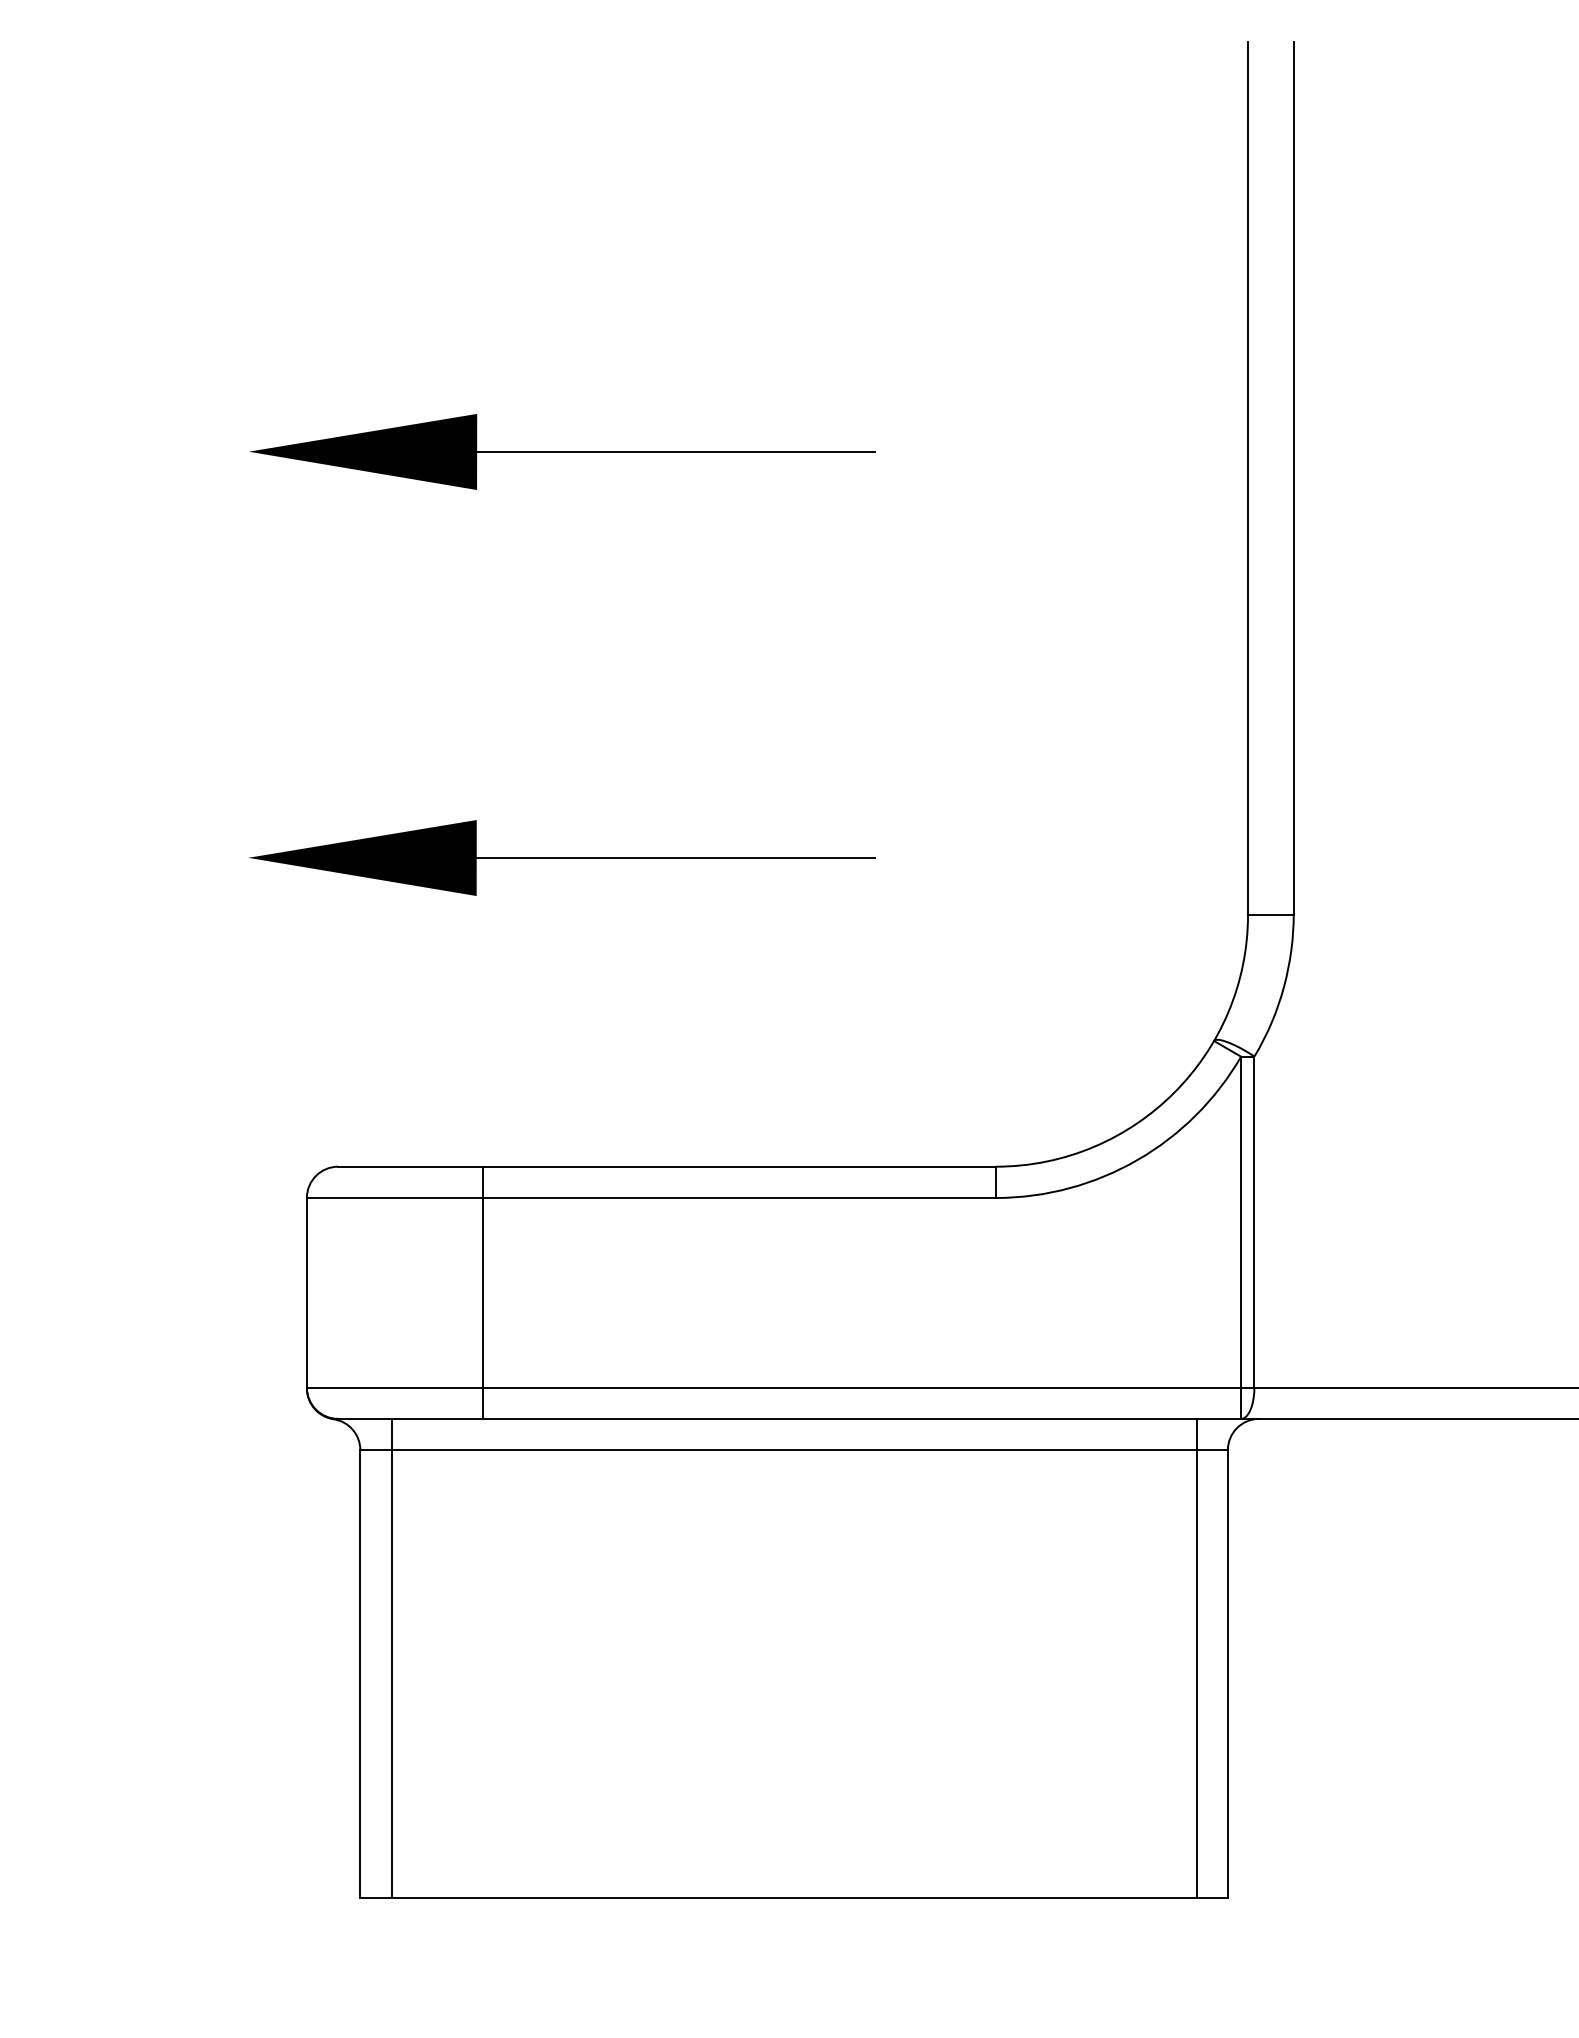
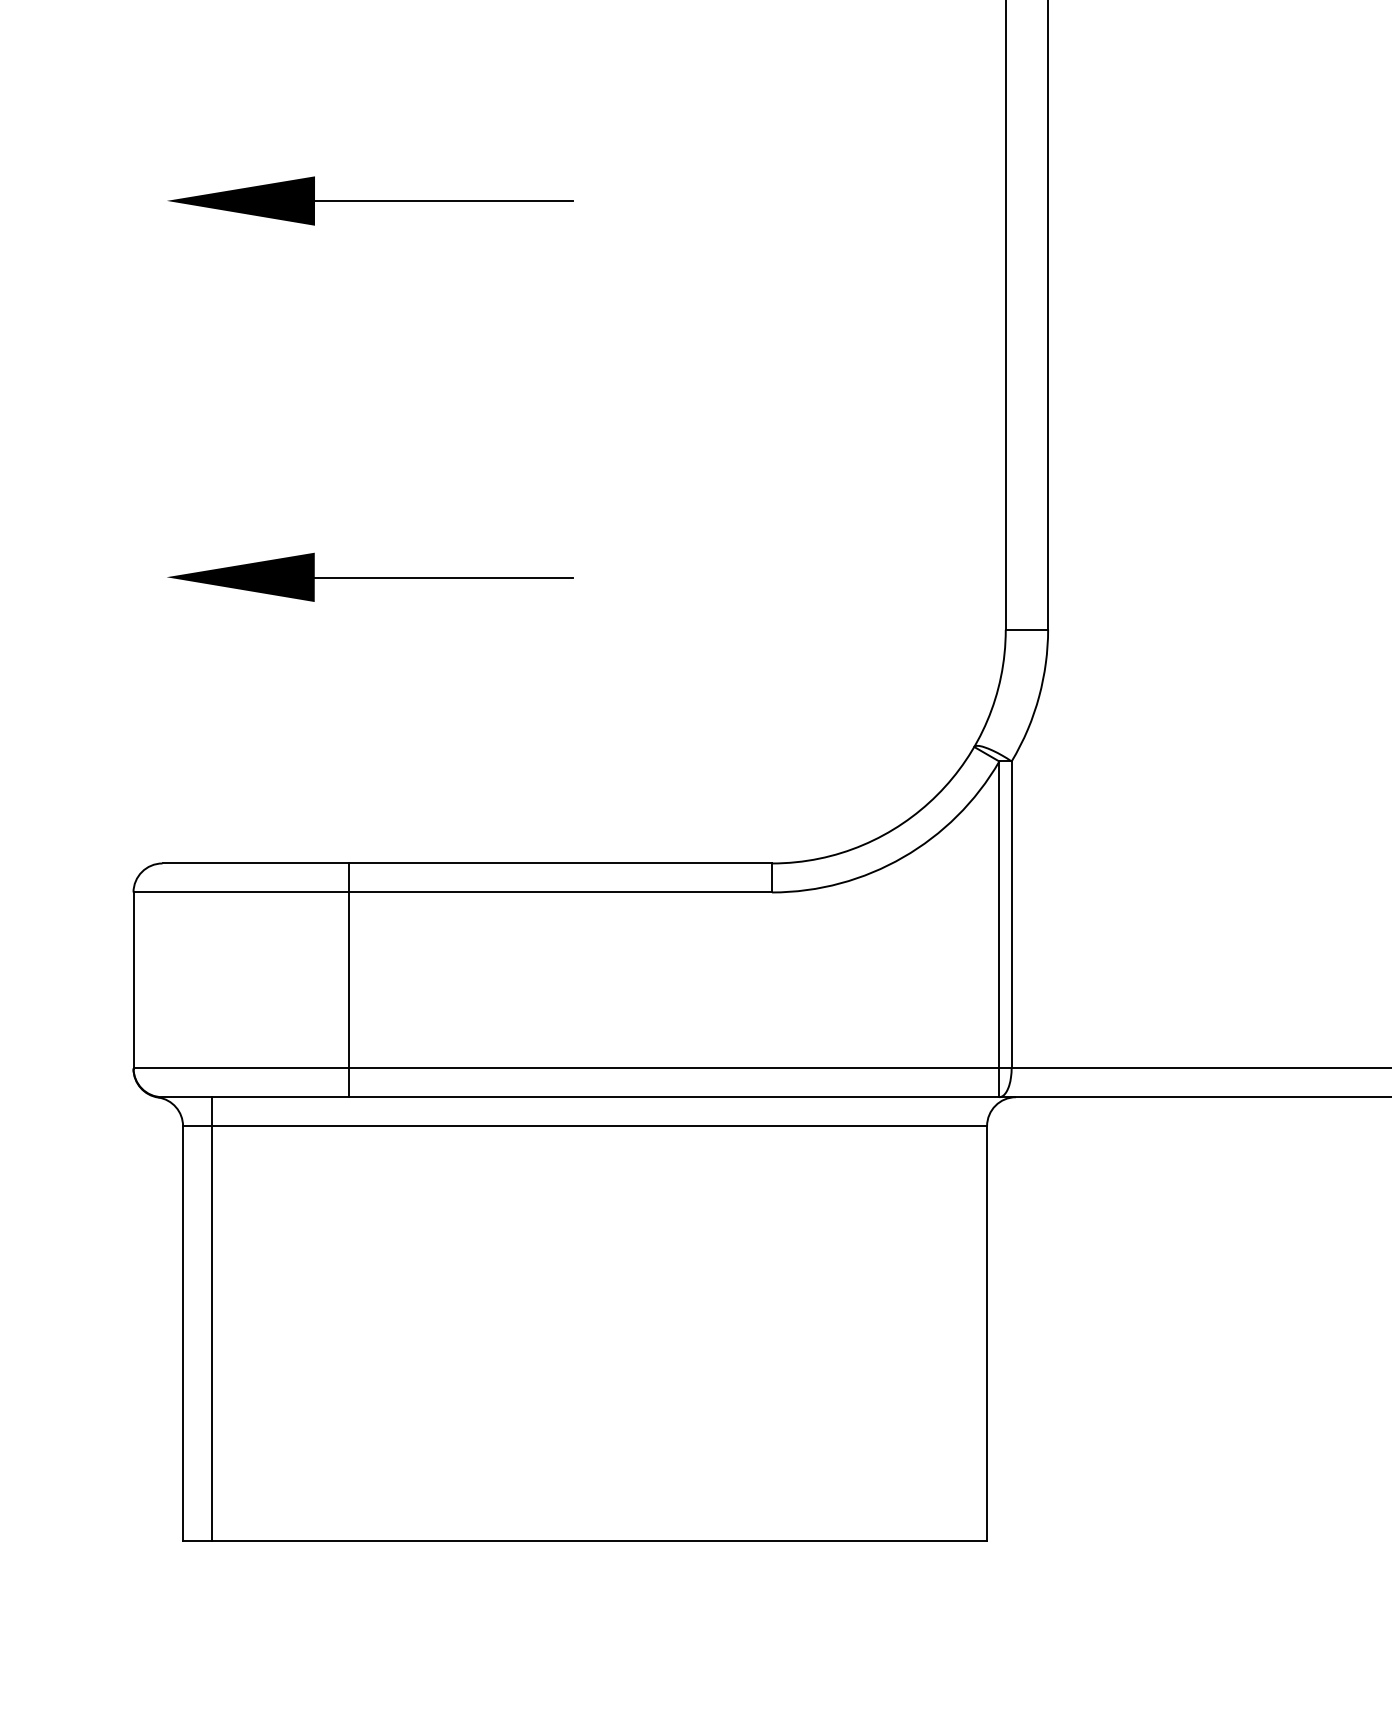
part: (562, 451) -> (370, 200), size x0.7
part: (562, 857) -> (370, 576), size x0.7
line: (483, 1292) -> (349, 980), moved
line: (1196, 1658) -> (957, 1319), removed

